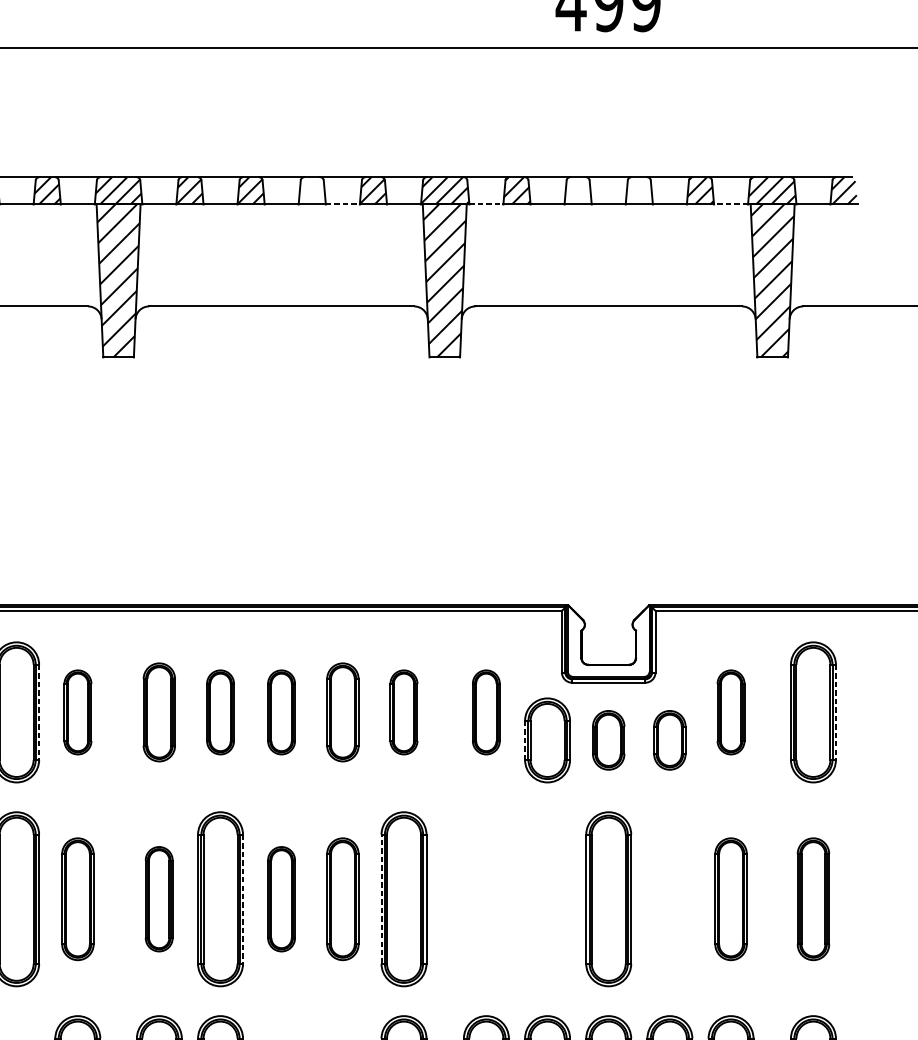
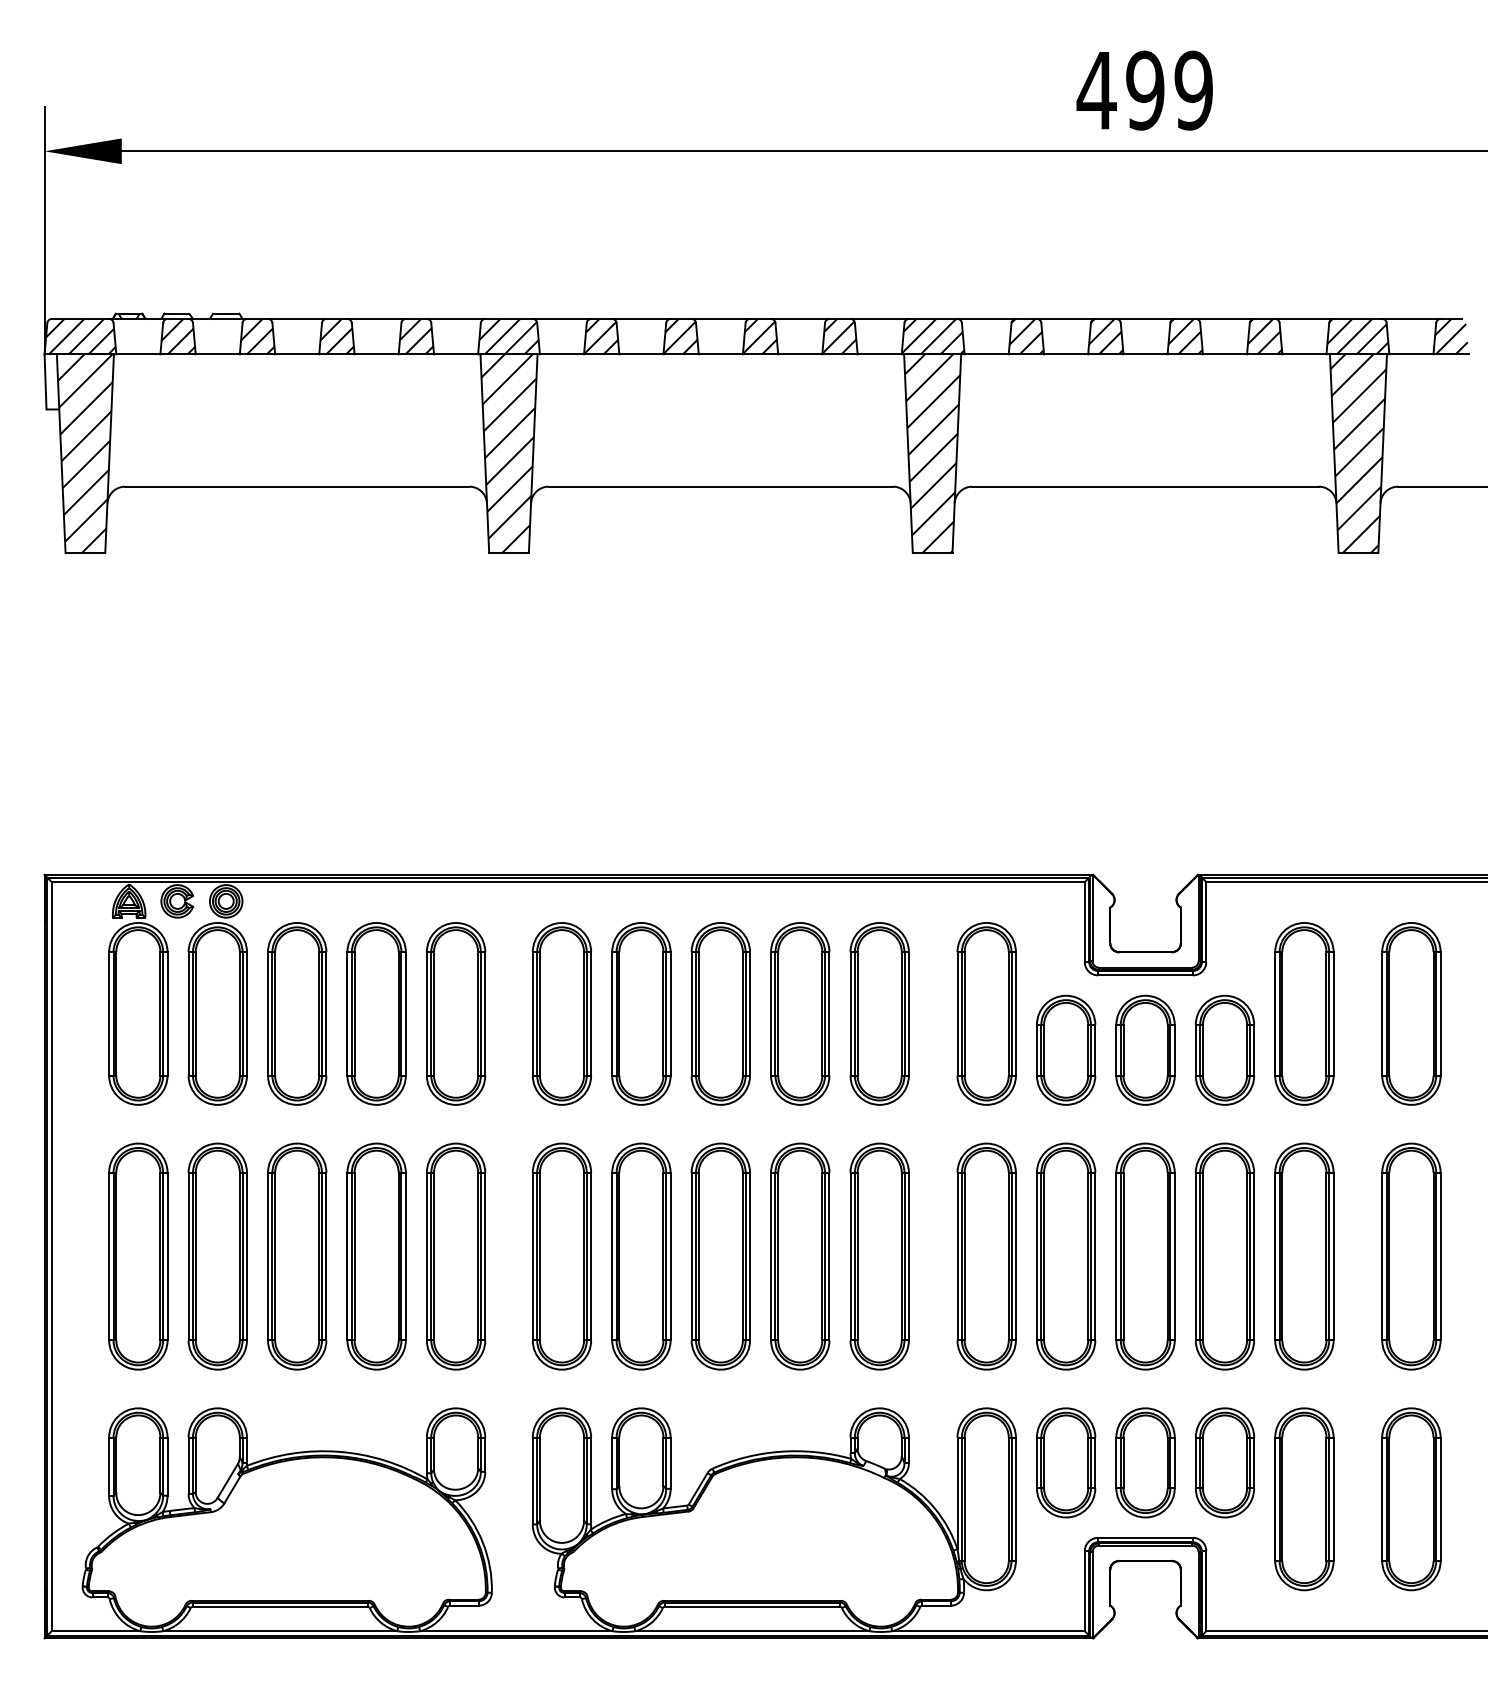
hatch: (311, 190) -> (759, 336), added
hatch: (578, 190) -> (1106, 336), added
hatch: (639, 190) -> (1185, 336), added
line: (343, 204) -> (800, 354), dashed -> solid
line: (487, 204) -> (987, 354), dashed -> solid
line: (730, 204) -> (1303, 354), dashed -> solid
line: (38, 712) -> (405, 1013), dashed -> solid
part: (78, 712) -> (456, 1013), size x1.67
part: (159, 712) -> (561, 1013), size x1.43
part: (220, 712) -> (641, 1013), size x1.67
part: (281, 712) -> (720, 1013), size x1.67
part: (343, 712) -> (800, 1013), size x1.43
part: (403, 712) -> (879, 1013), size x1.67
part: (486, 712) -> (986, 1013), size x1.67
part: (731, 712) -> (1304, 1013), size x1.67
line: (835, 712) -> (1440, 1013), dashed -> solid
line: (524, 739) -> (1036, 1049), dashed -> solid
part: (608, 739) -> (1145, 1049), size x1.43
part: (669, 739) -> (1224, 1049), size x1.43
part: (78, 899) -> (456, 1256), size x1.43
part: (159, 899) -> (561, 1256), size x1.67
line: (242, 899) -> (670, 1256), dashed -> solid
part: (281, 899) -> (720, 1256), size x1.67
part: (343, 899) -> (800, 1256), size x1.43
line: (381, 899) -> (850, 1256), dashed -> solid
part: (486, 899) -> (986, 1256), added
part: (547, 899) -> (1066, 1256), added
part: (670, 899) -> (1225, 1256), added
part: (731, 899) -> (1304, 1256), size x1.43
part: (813, 899) -> (1411, 1256), size x1.43

